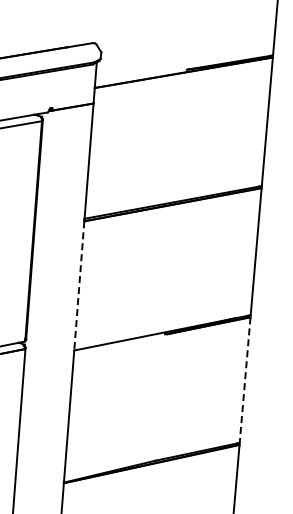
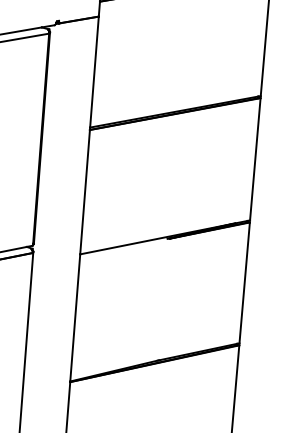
line: (79, 285) -> (85, 191), dashed -> solid
line: (245, 380) -> (245, 283), dashed -> solid

